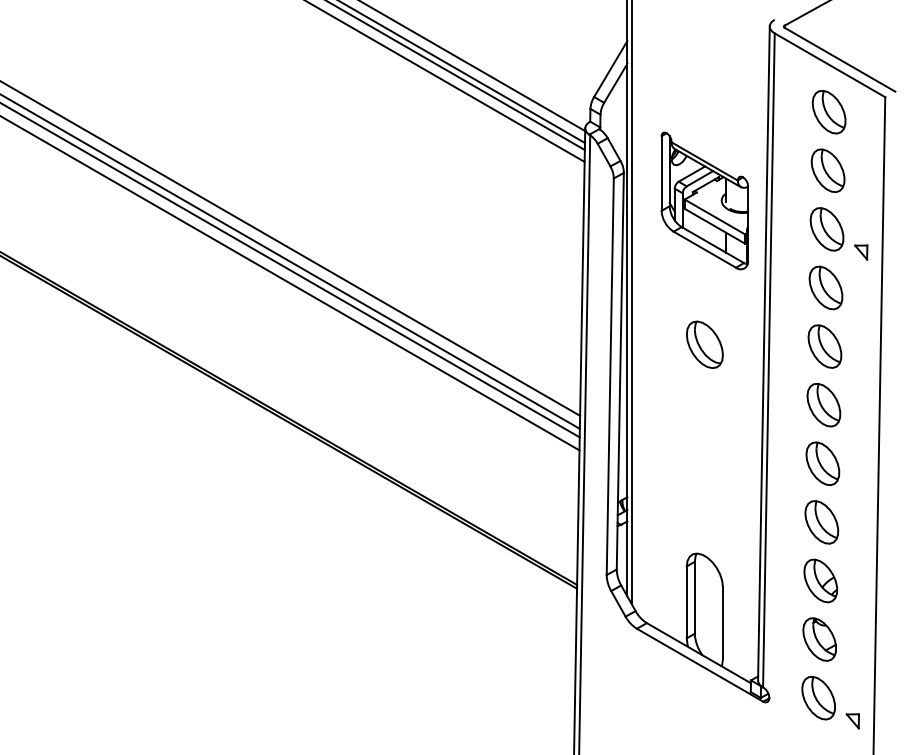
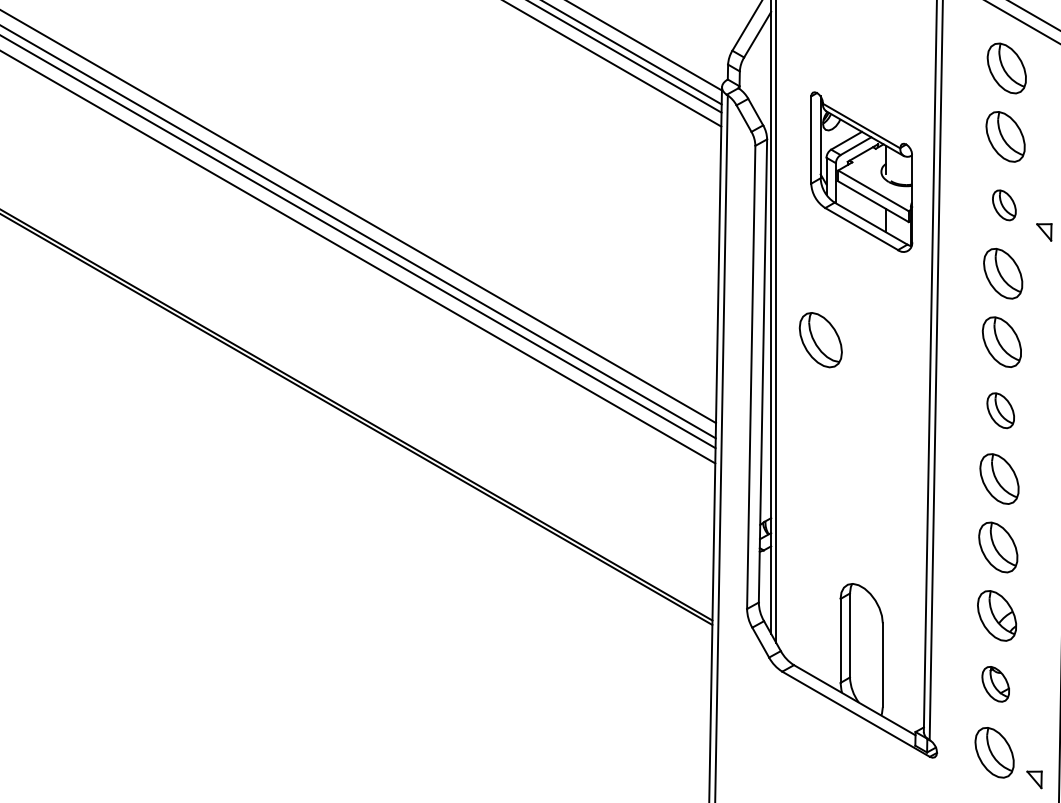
part: (826, 229) -> (1003, 205), size x0.6
part: (704, 344) -> (820, 339), moved
part: (823, 405) -> (1000, 410), size x0.7
part: (819, 639) -> (995, 684), size x0.7

